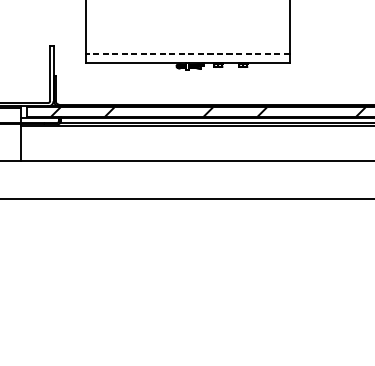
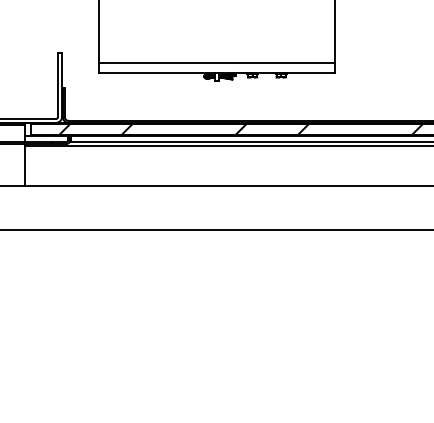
line: (187, 54) -> (217, 62), dashed -> solid

